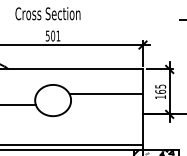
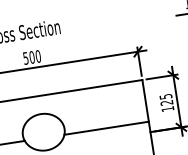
text: (58, 35) -> (38, 55), 501 -> 500
text: (160, 91) -> (166, 102), 165 -> 125
line: (106, 94) -> (106, 128), moved

